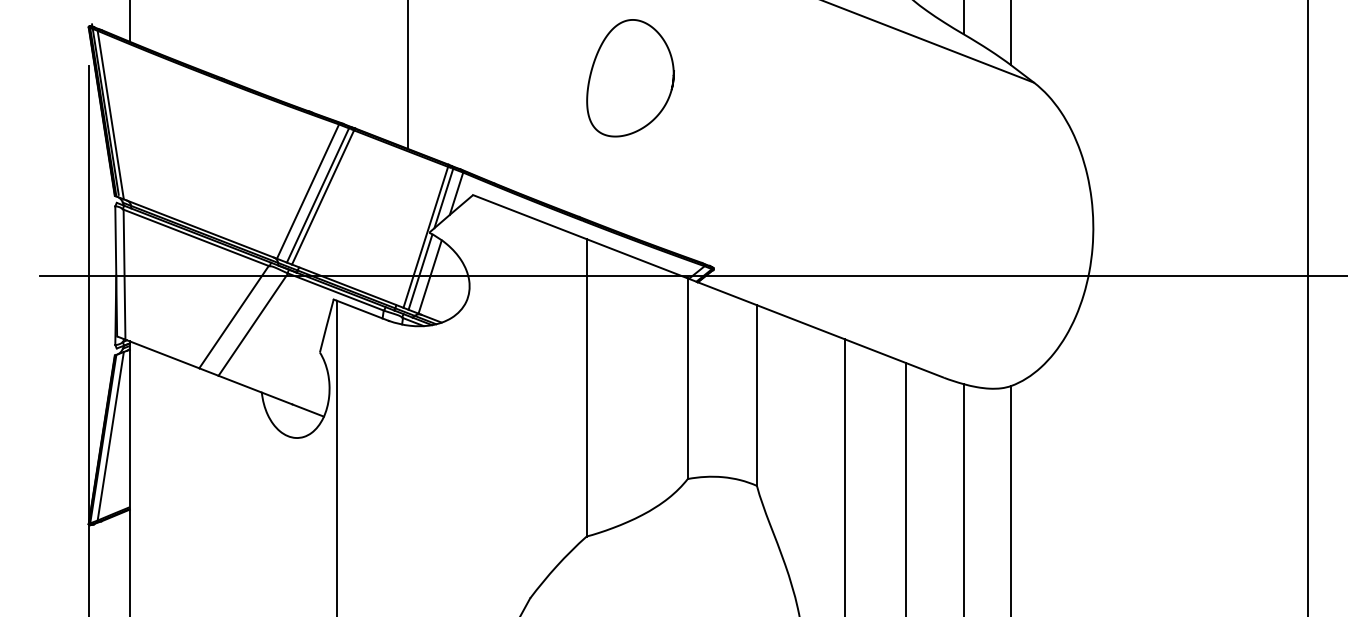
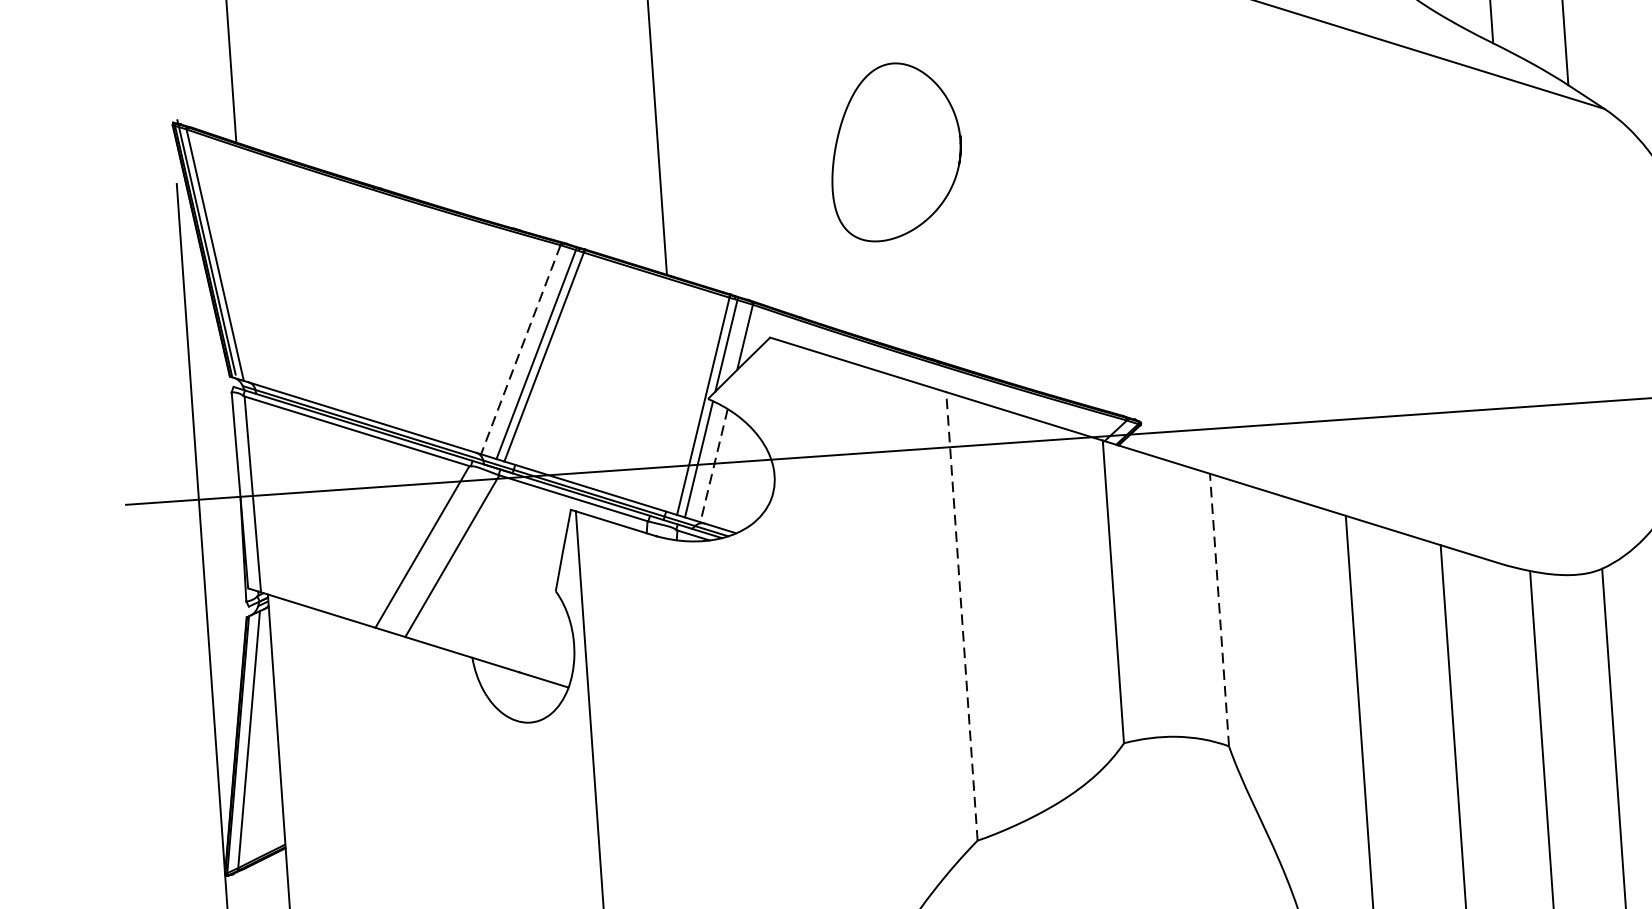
curve: (593, 68) -> (838, 140), moved
line: (308, 191) -> (521, 349), solid -> dashed
line: (430, 277) -> (714, 466), solid -> dashed
line: (586, 387) -> (961, 615), solid -> dashed
line: (756, 395) -> (1218, 610), solid -> dashed

